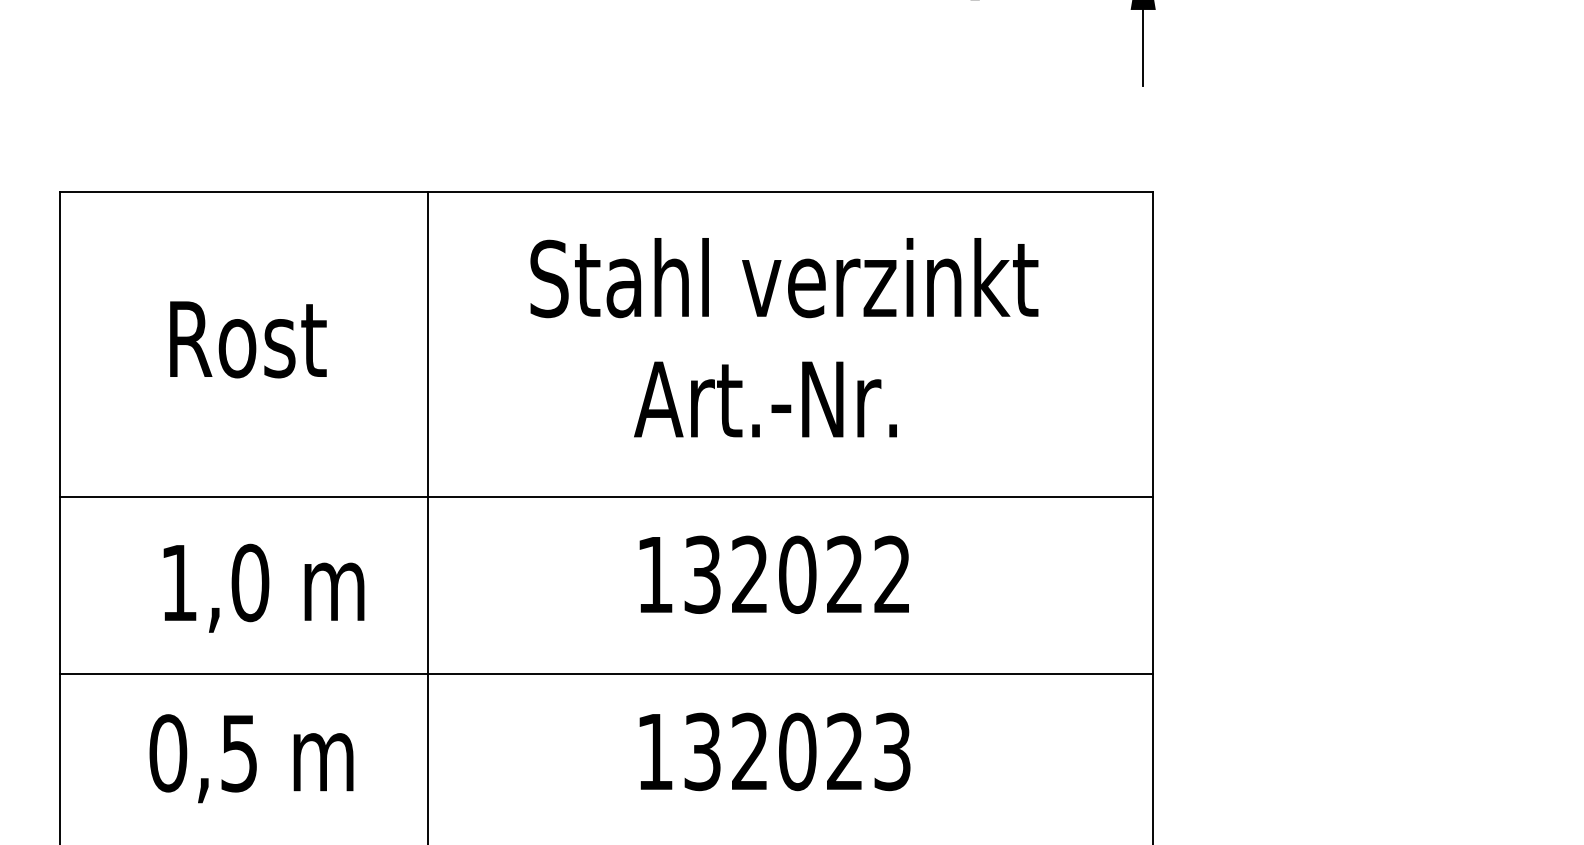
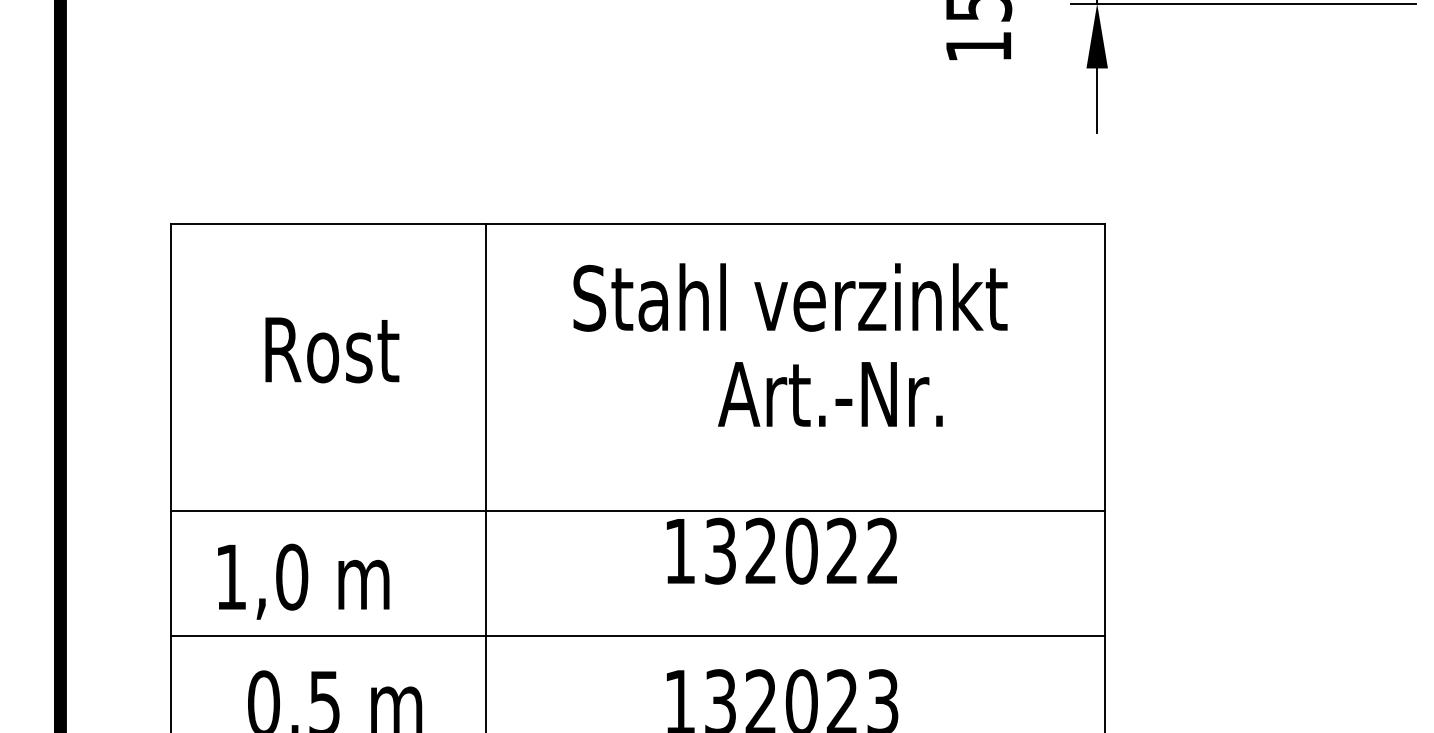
text: (765, 399) -> (830, 394), moved
line: (606, 496) -> (638, 511), moved
text: (263, 587) -> (303, 581), moved

